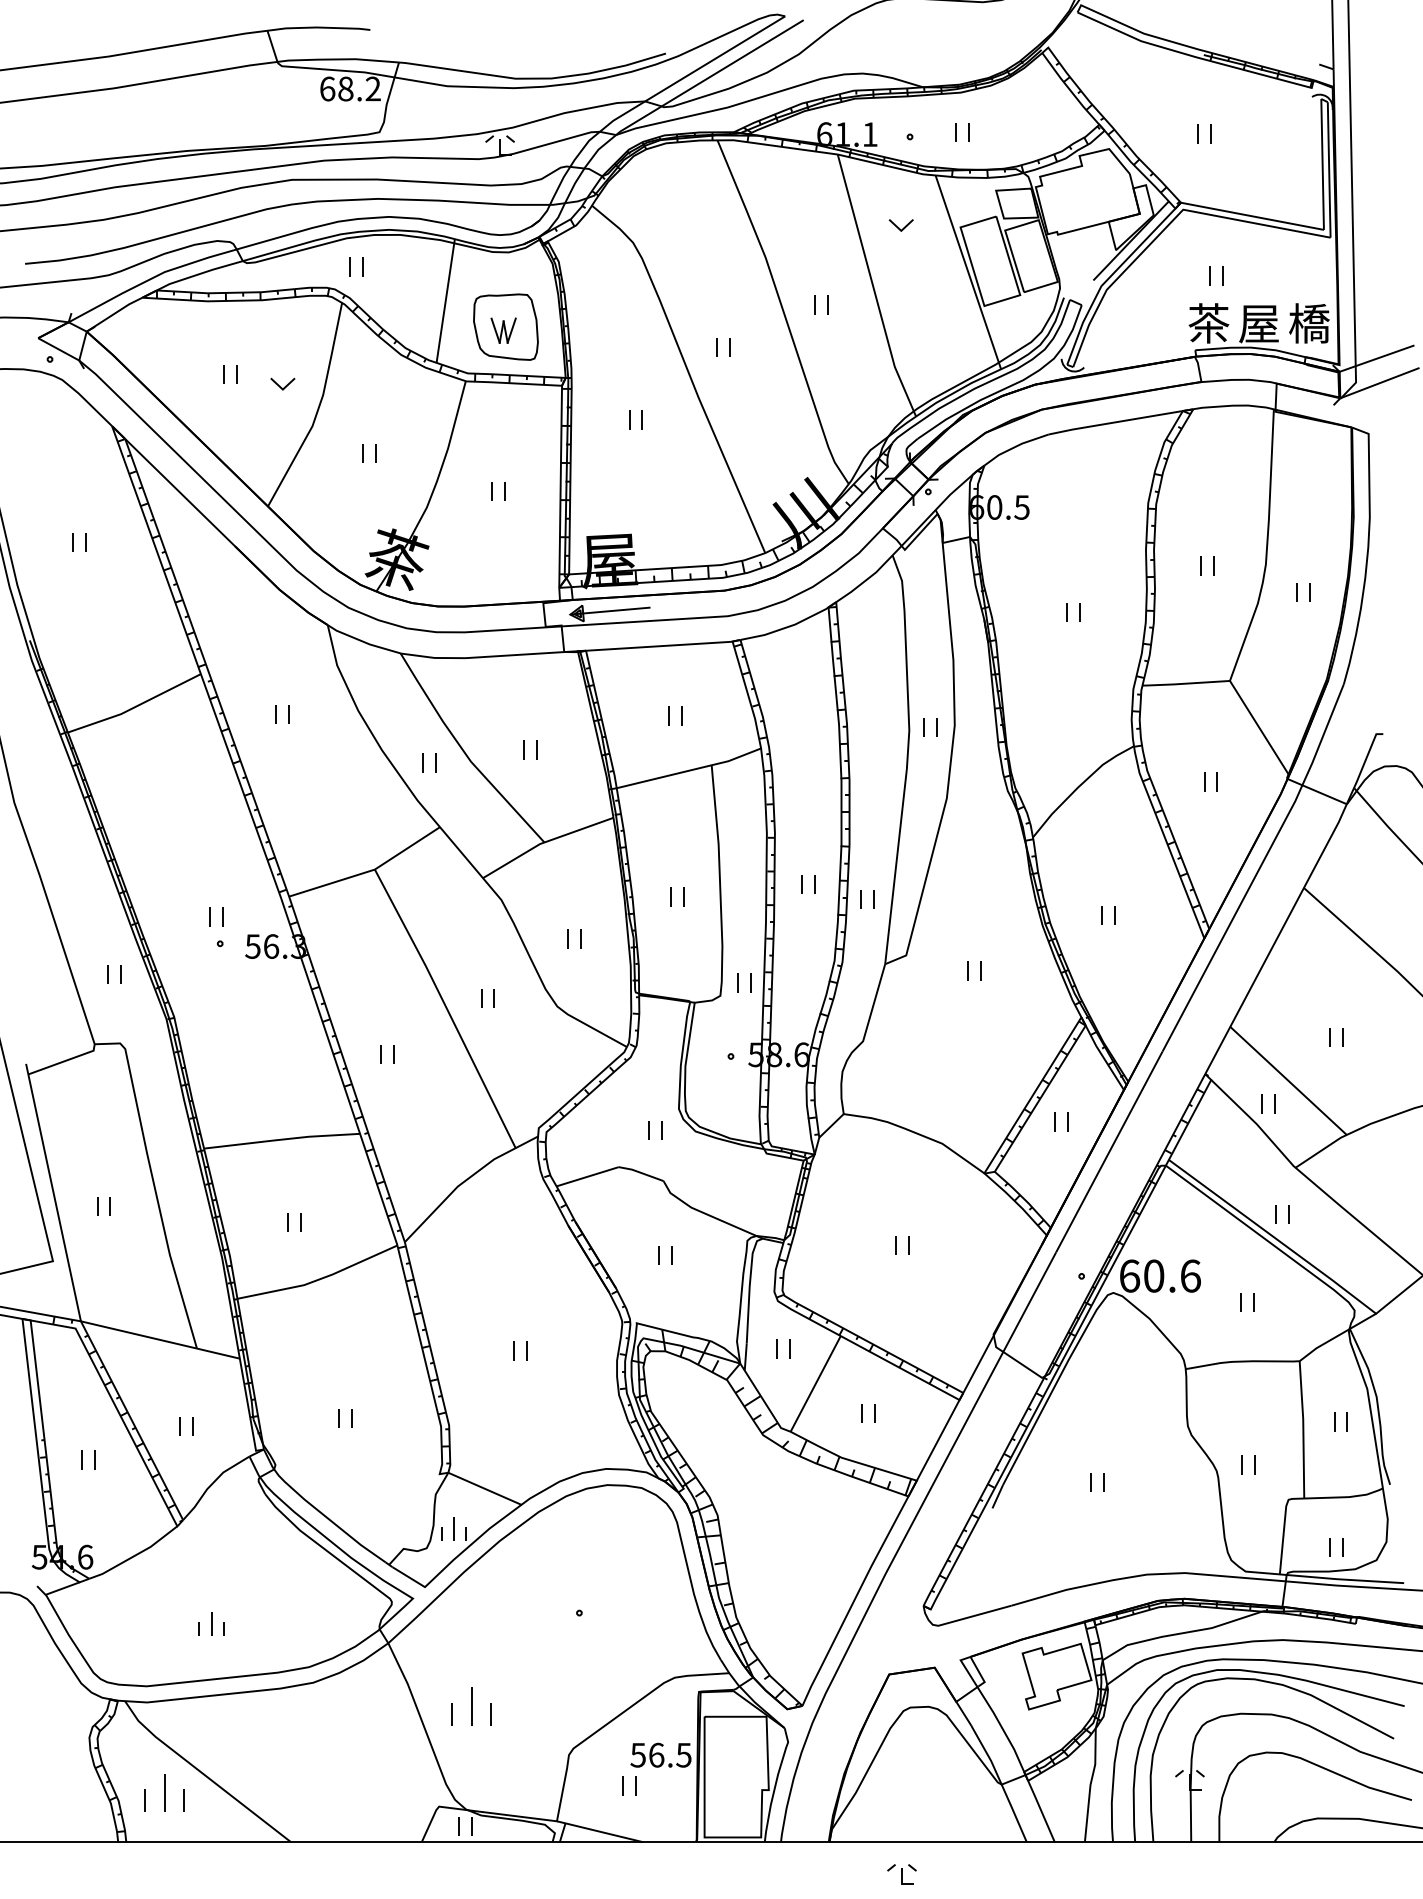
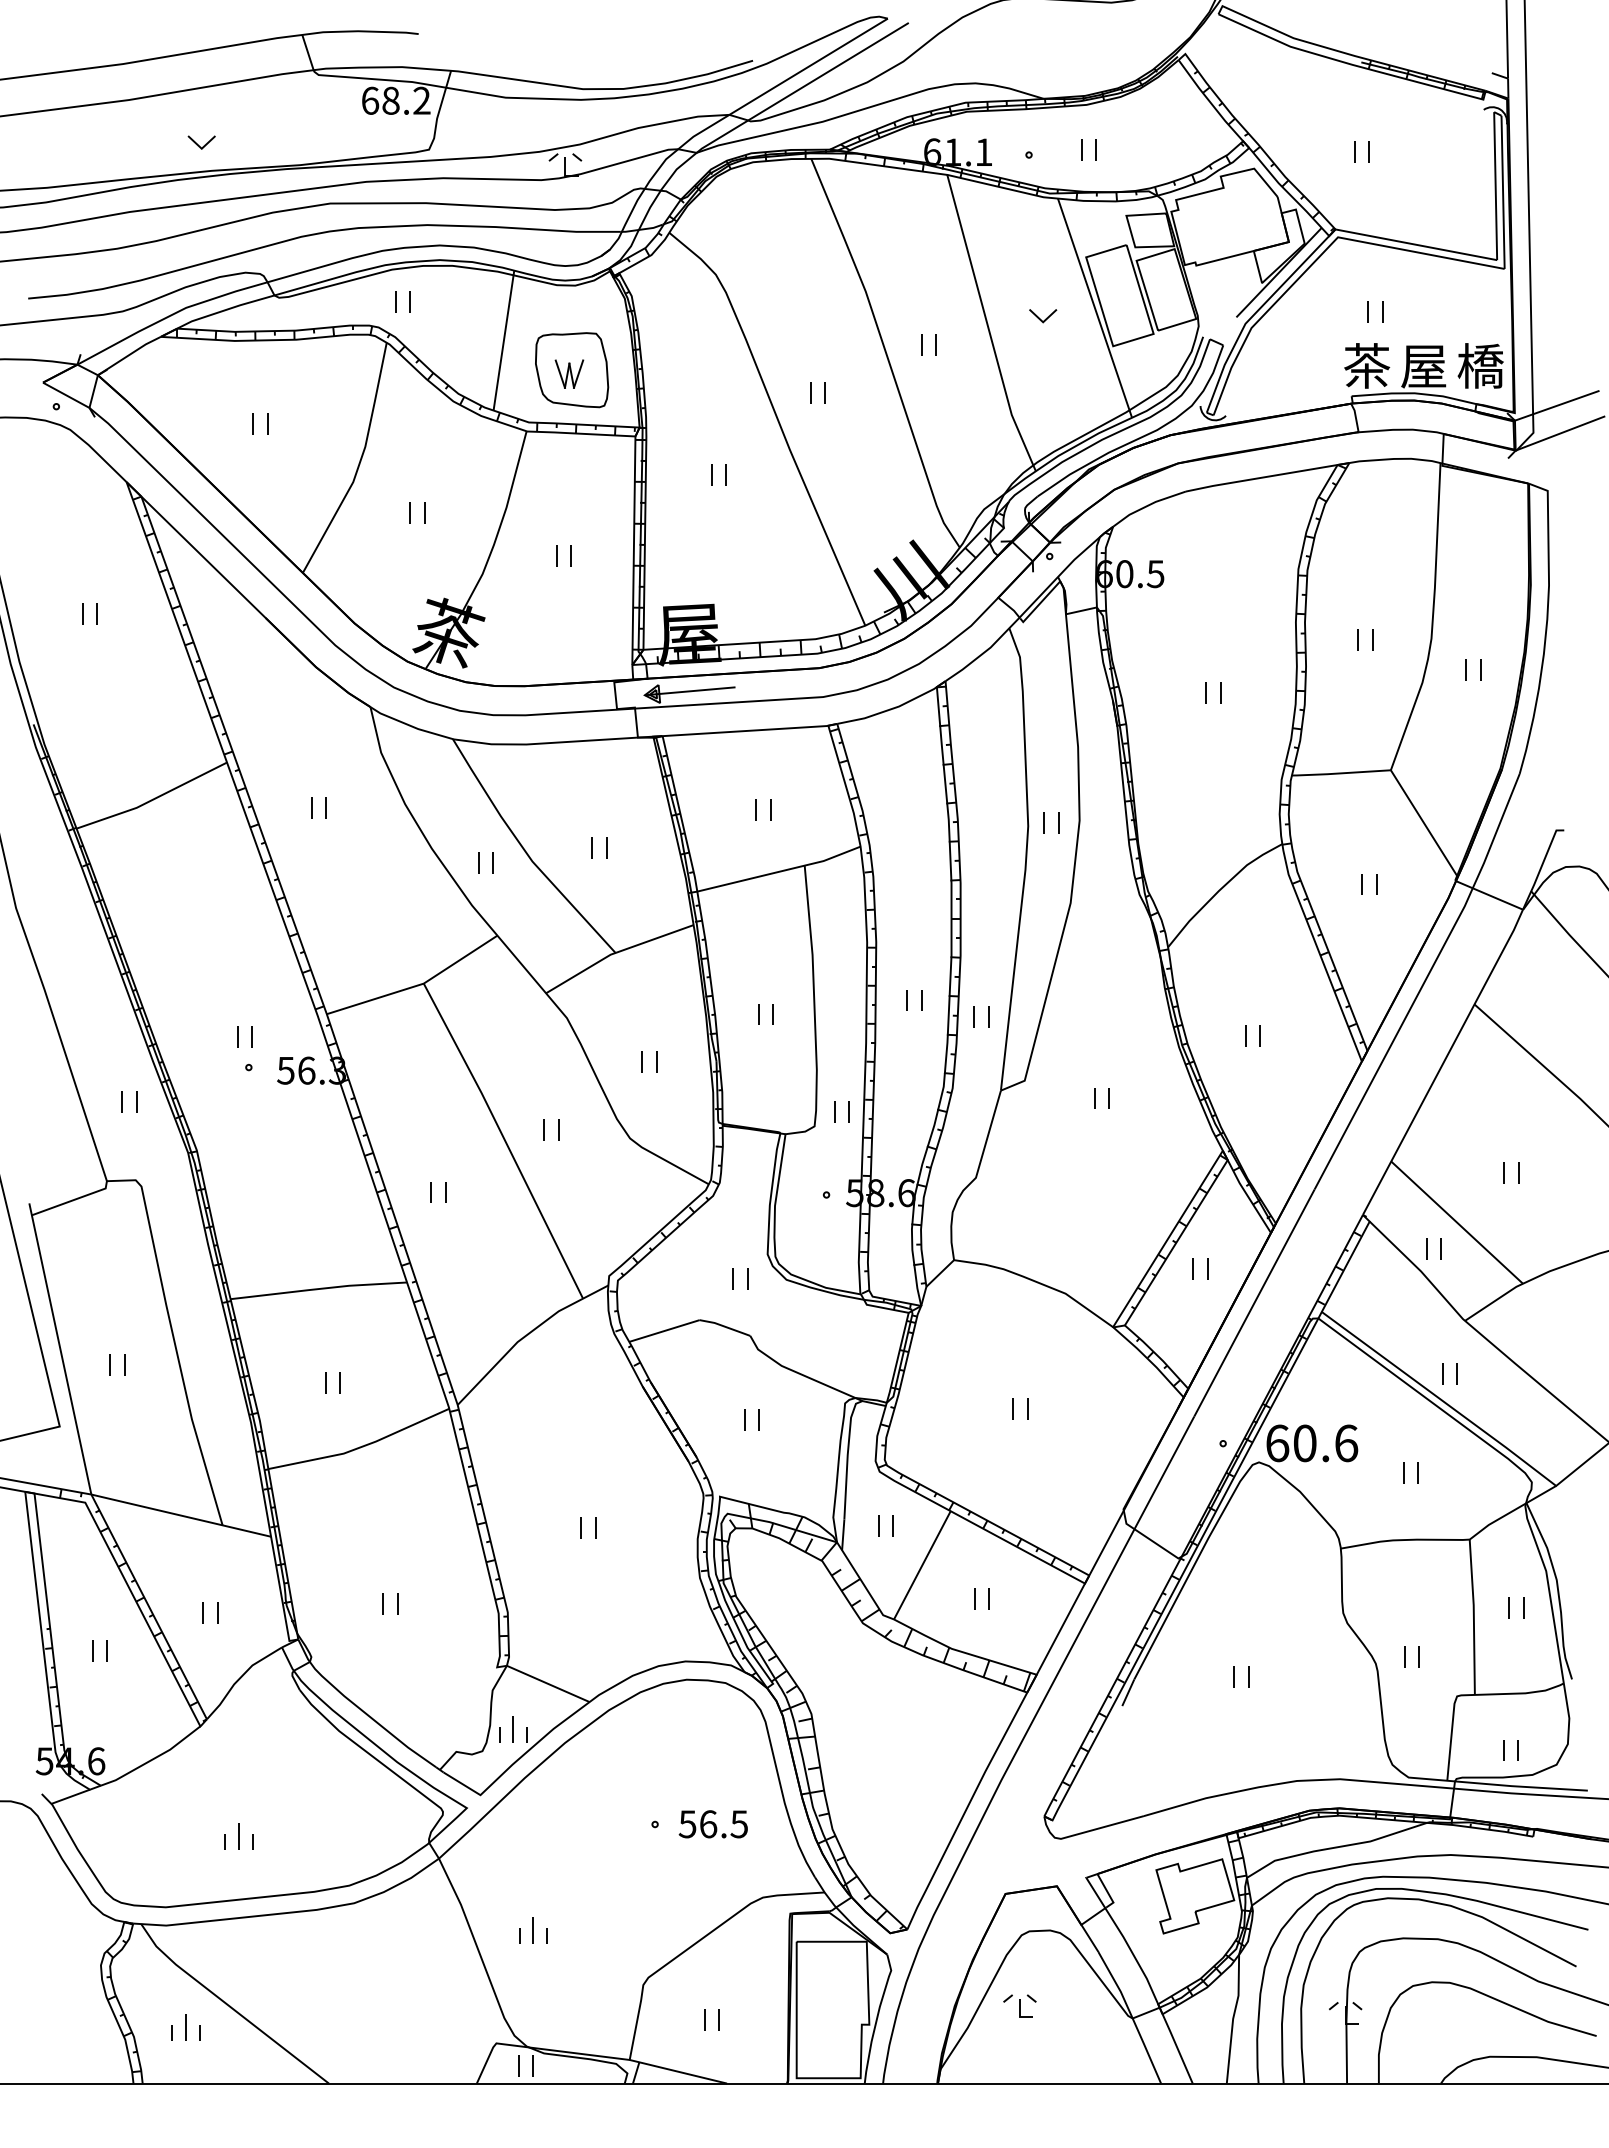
part: (901, 225) -> (1043, 316), moved
part: (282, 384) -> (201, 142), moved
part: (471, 1706) -> (533, 1930), size x0.62
text: (660, 1755) -> (712, 1824), moved
part: (164, 1792) -> (185, 2027), size x0.62
part: (901, 1873) -> (1019, 2005), moved

